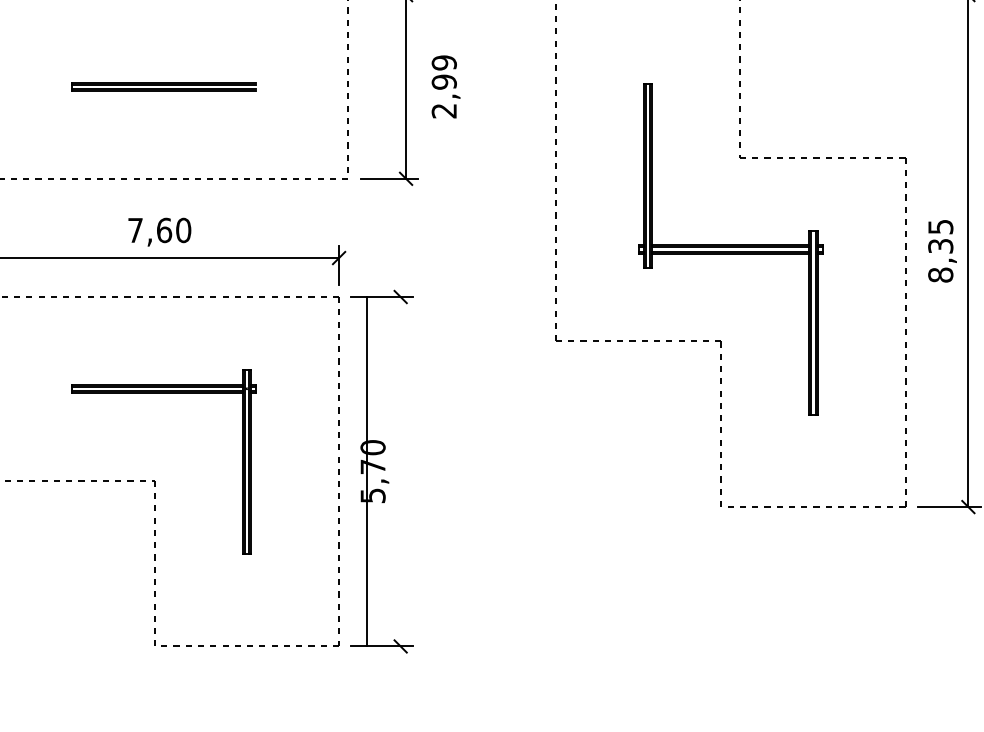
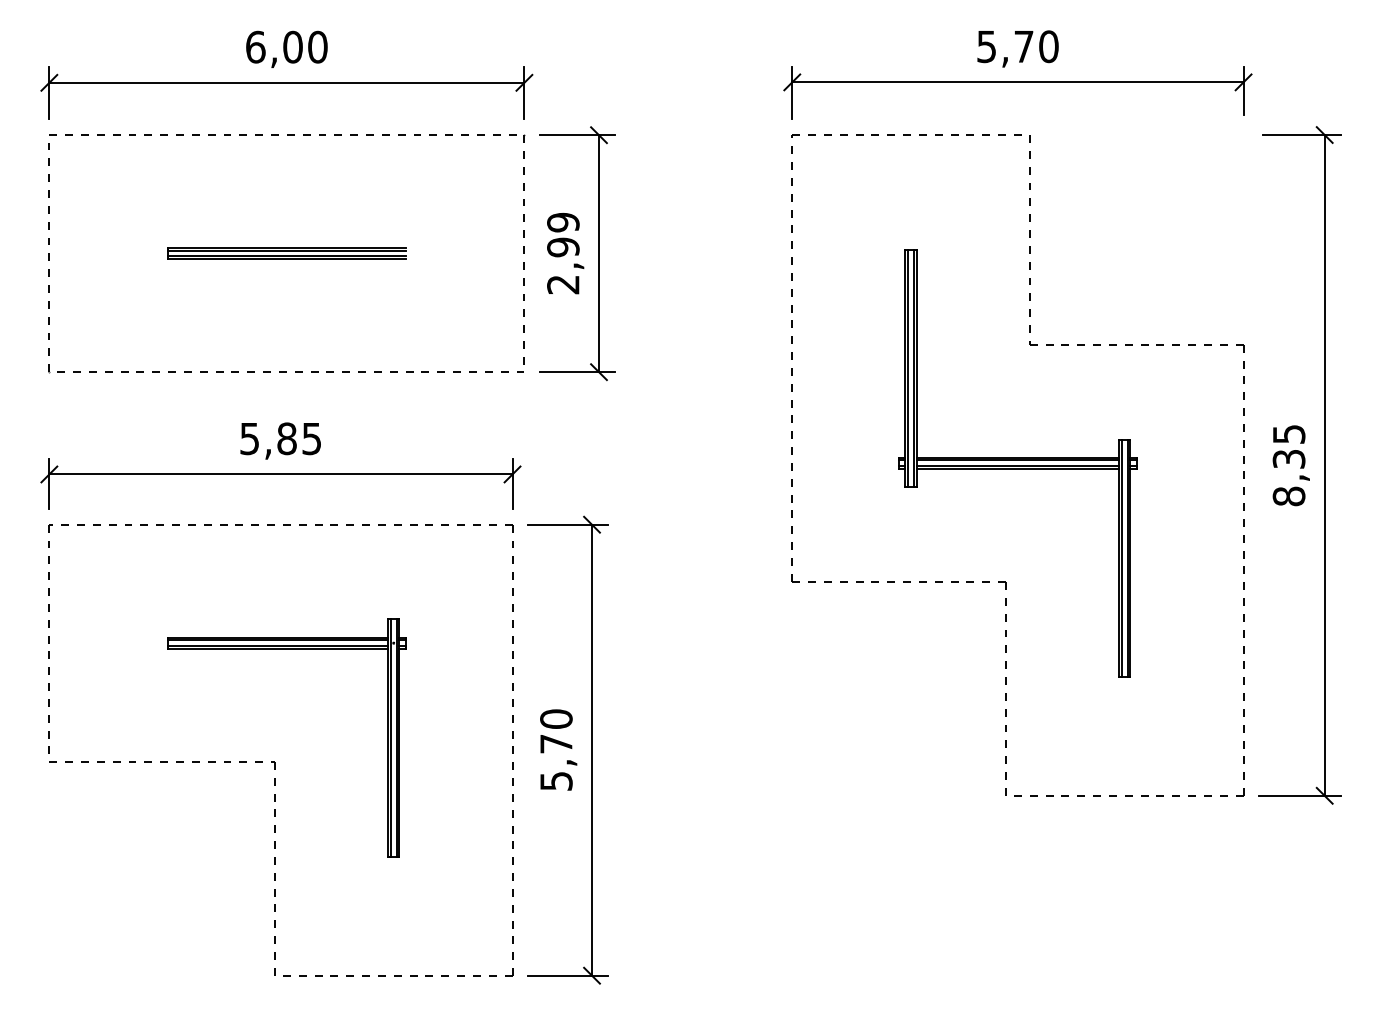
text: (445, 86) -> (565, 253), moved
text: (159, 230) -> (280, 438), 7,60 -> 5,85
line: (366, 471) -> (592, 749), moved

